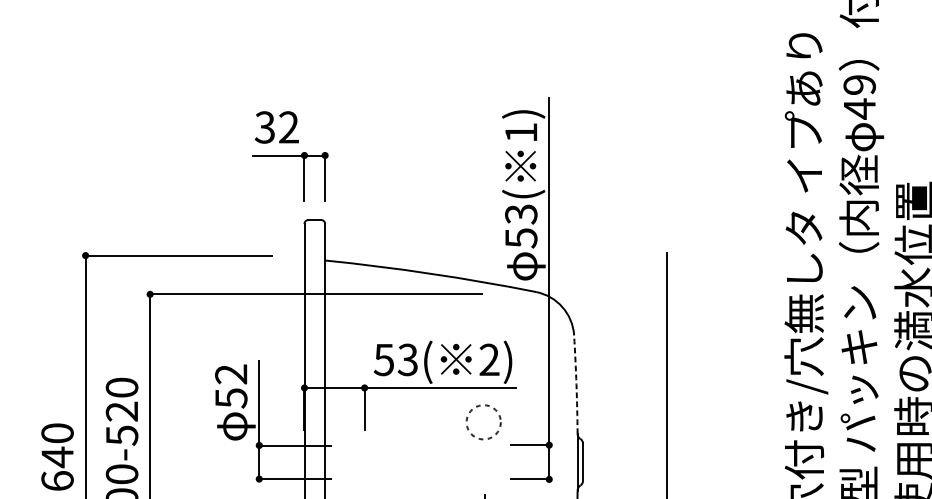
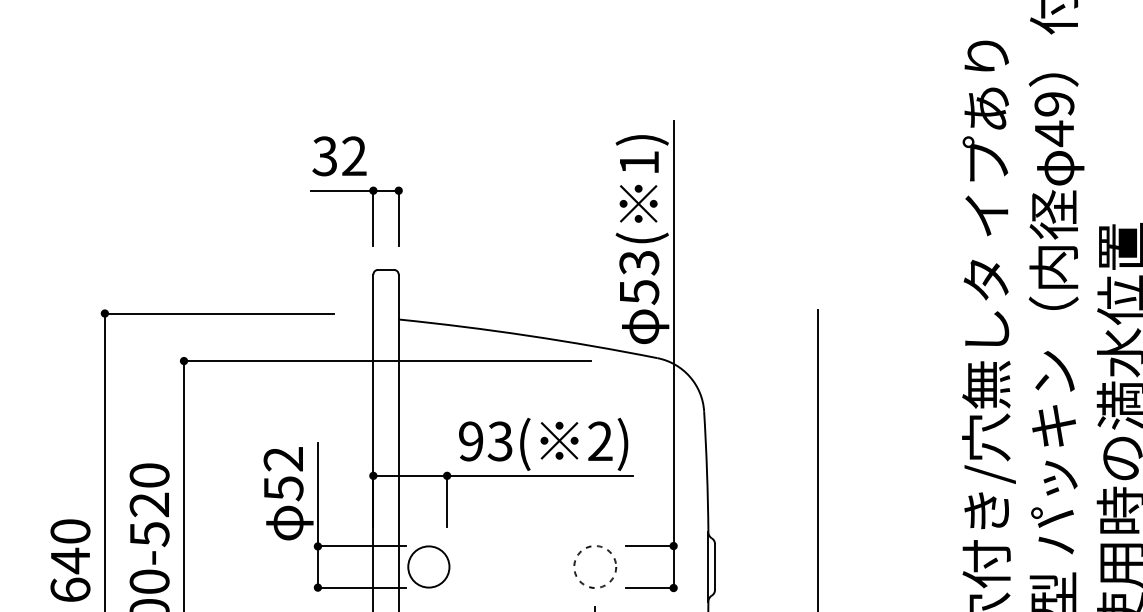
text: (383, 359) -> (470, 441), 53( -> 93(
arc: (576, 384) -> (707, 471), dashed -> solid
circle: (483, 421) -> (595, 566), moved
circle: (349, 461) -> (428, 566), added

